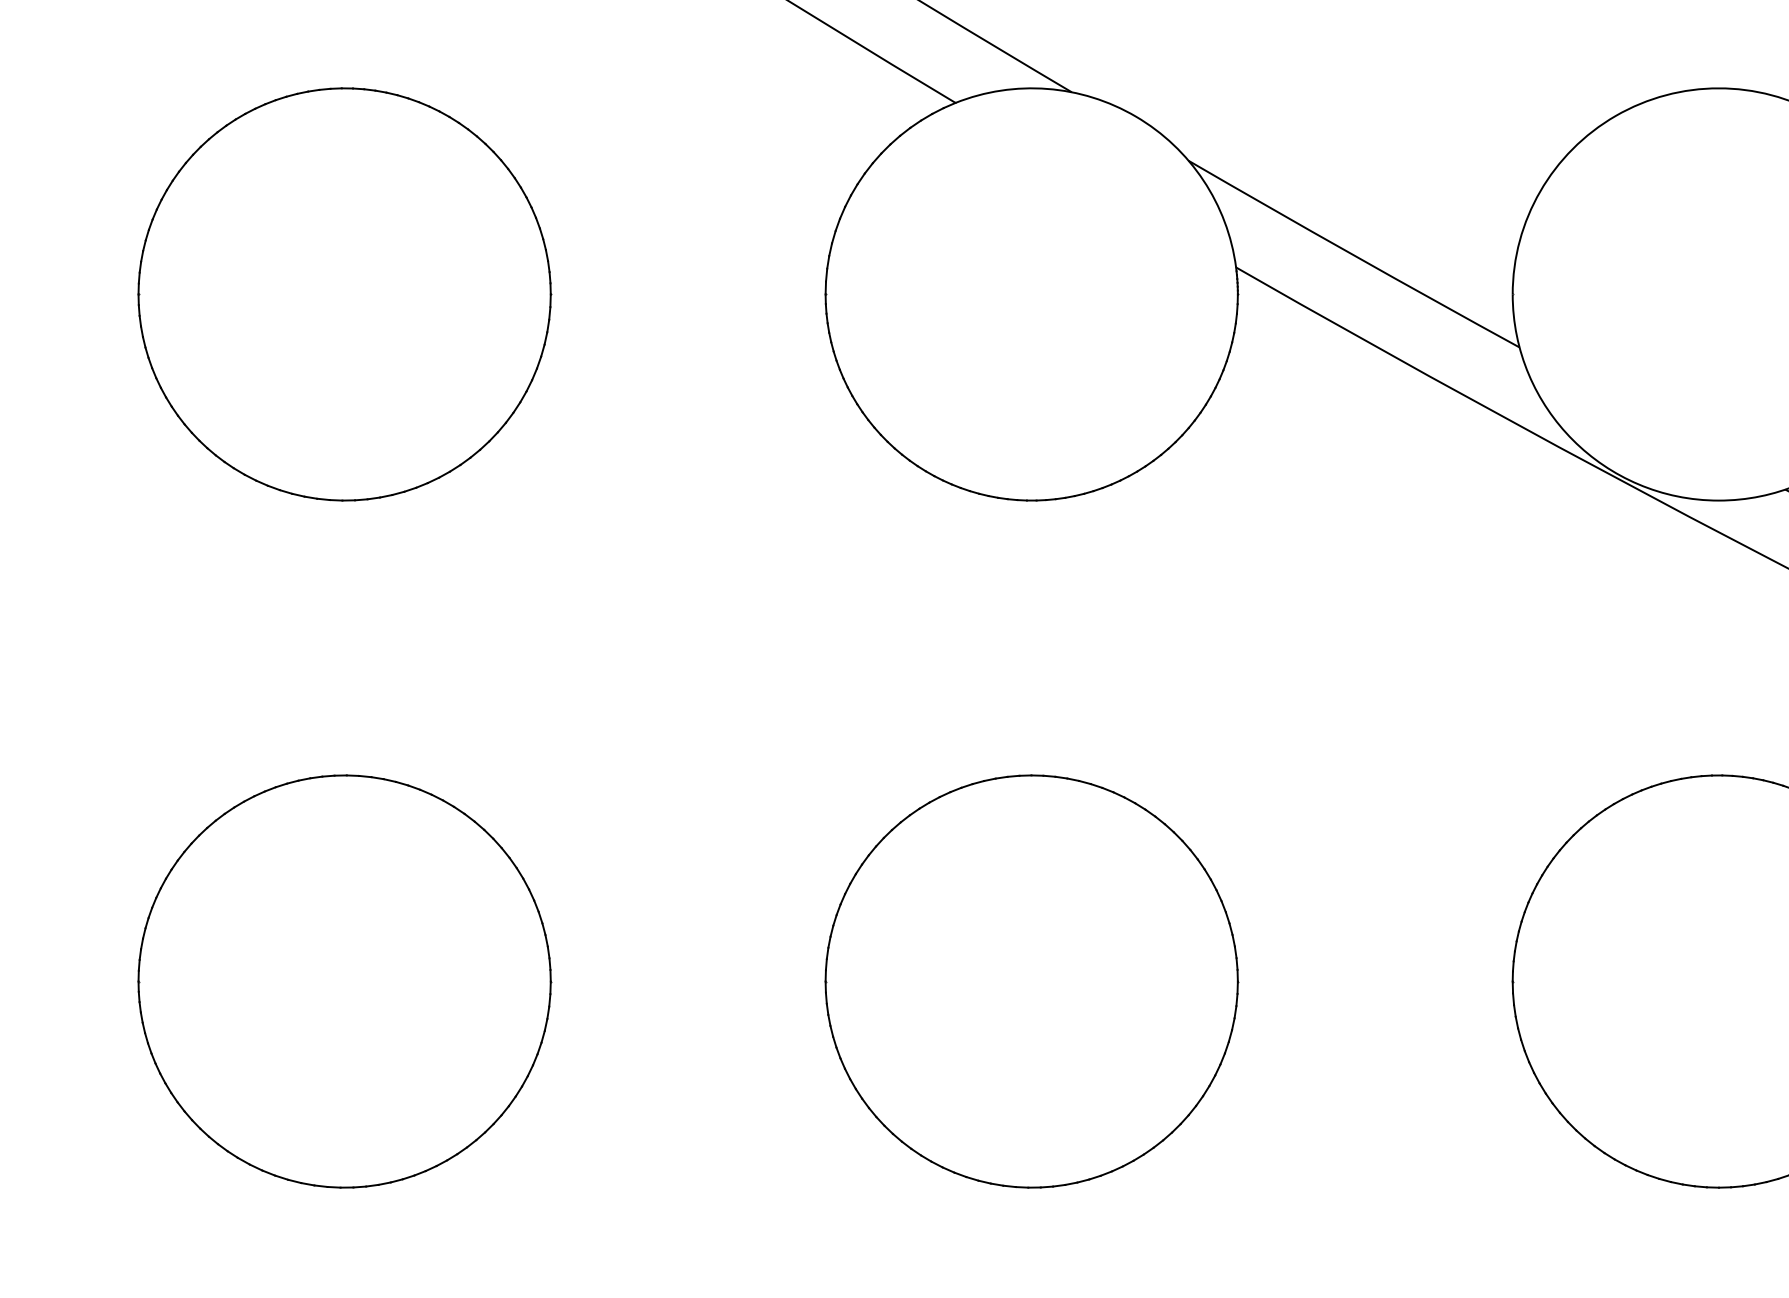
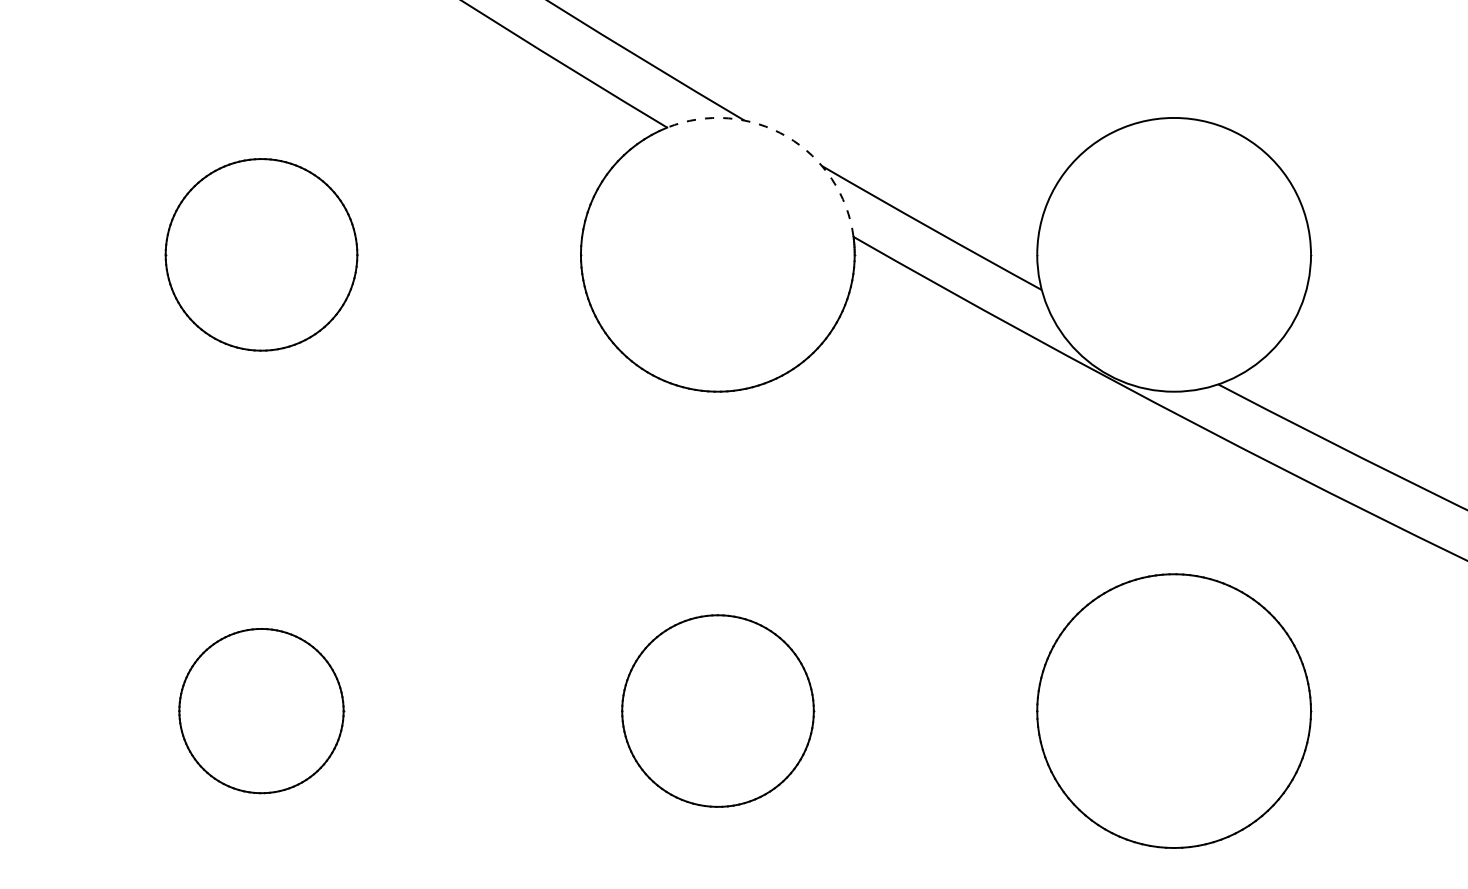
arc: (1136, 116) -> (787, 136), solid -> dashed
part: (344, 293) -> (261, 254), size x0.7
part: (344, 980) -> (261, 710), size x0.6
part: (1032, 980) -> (718, 710), size x0.7

